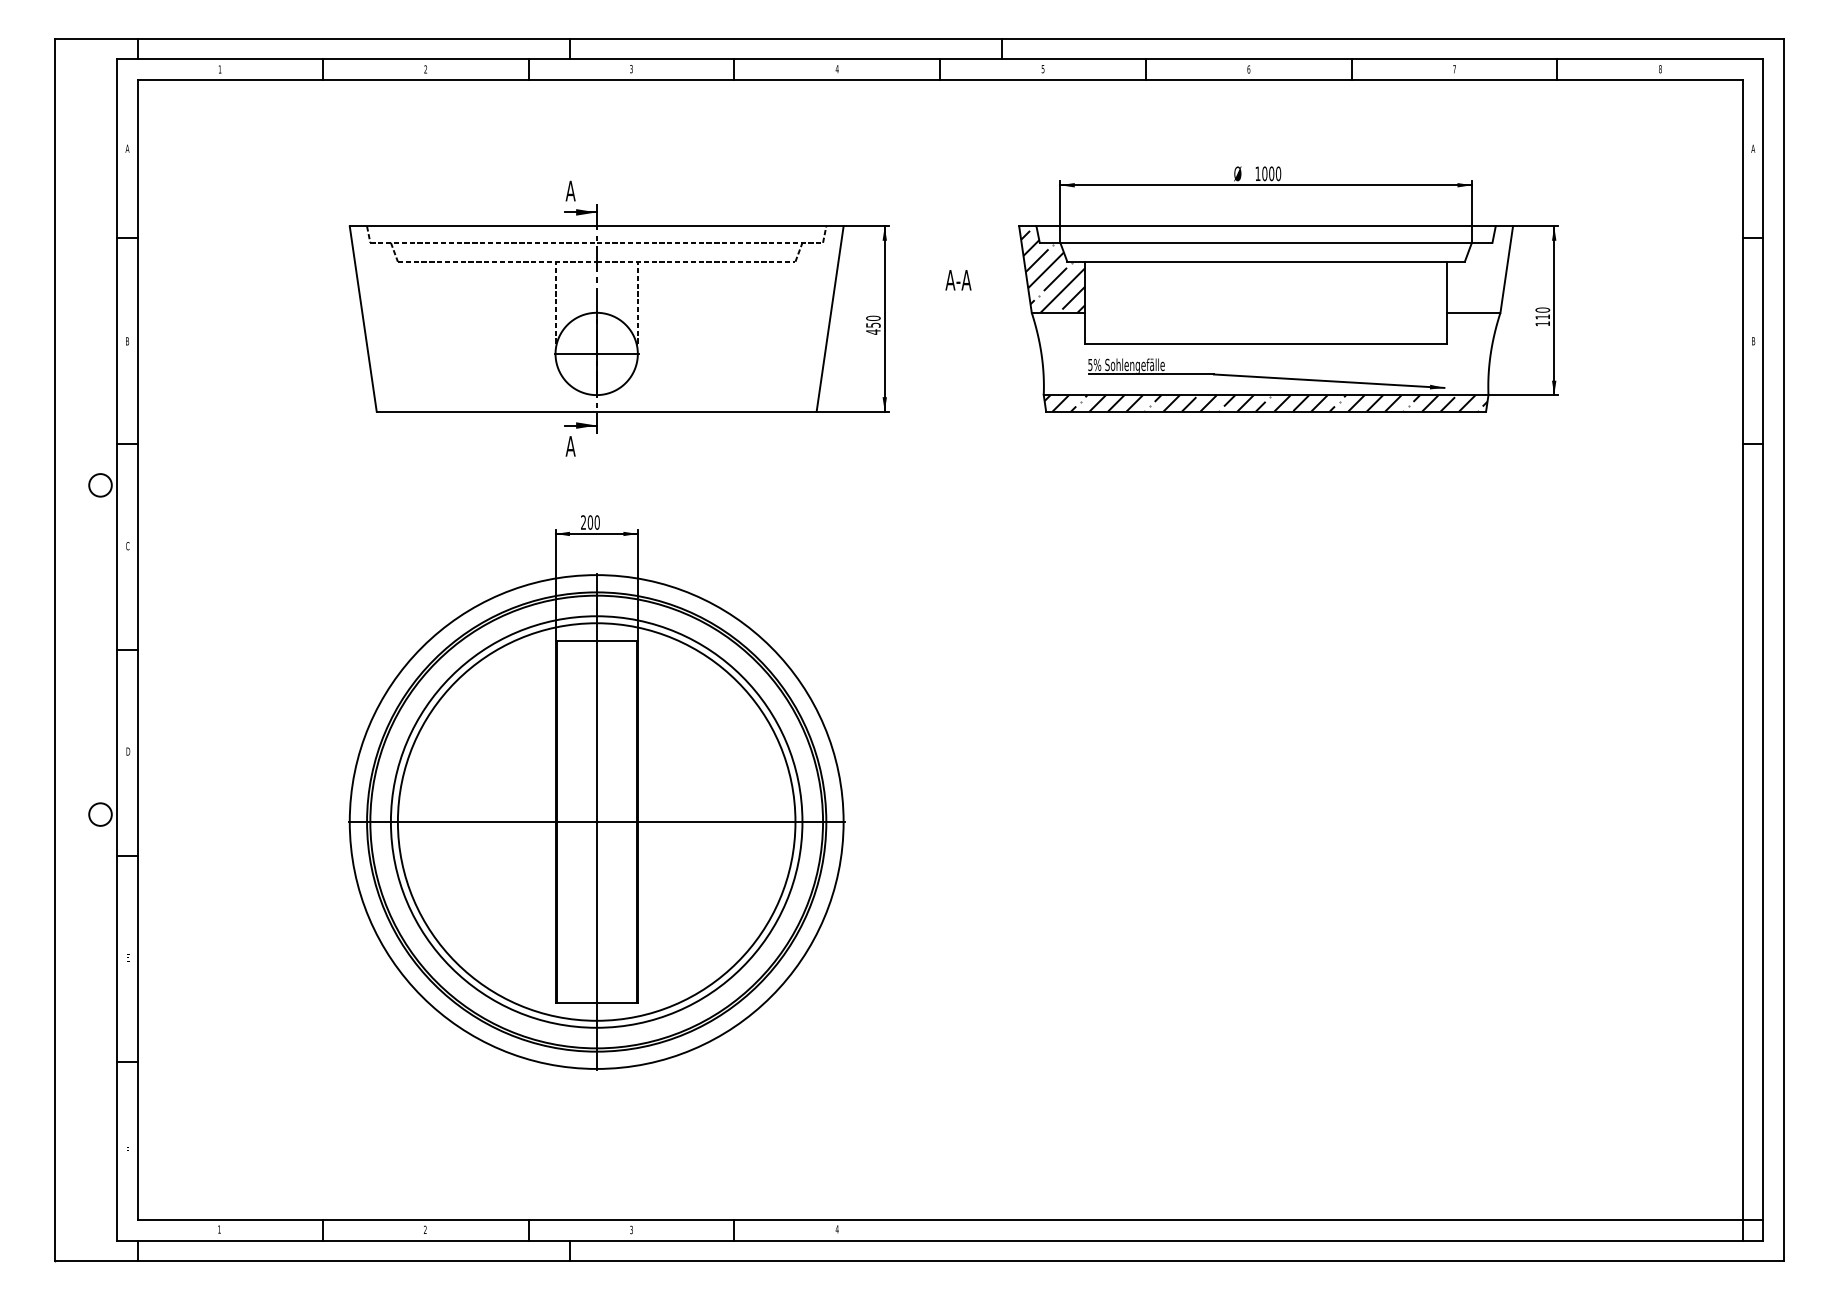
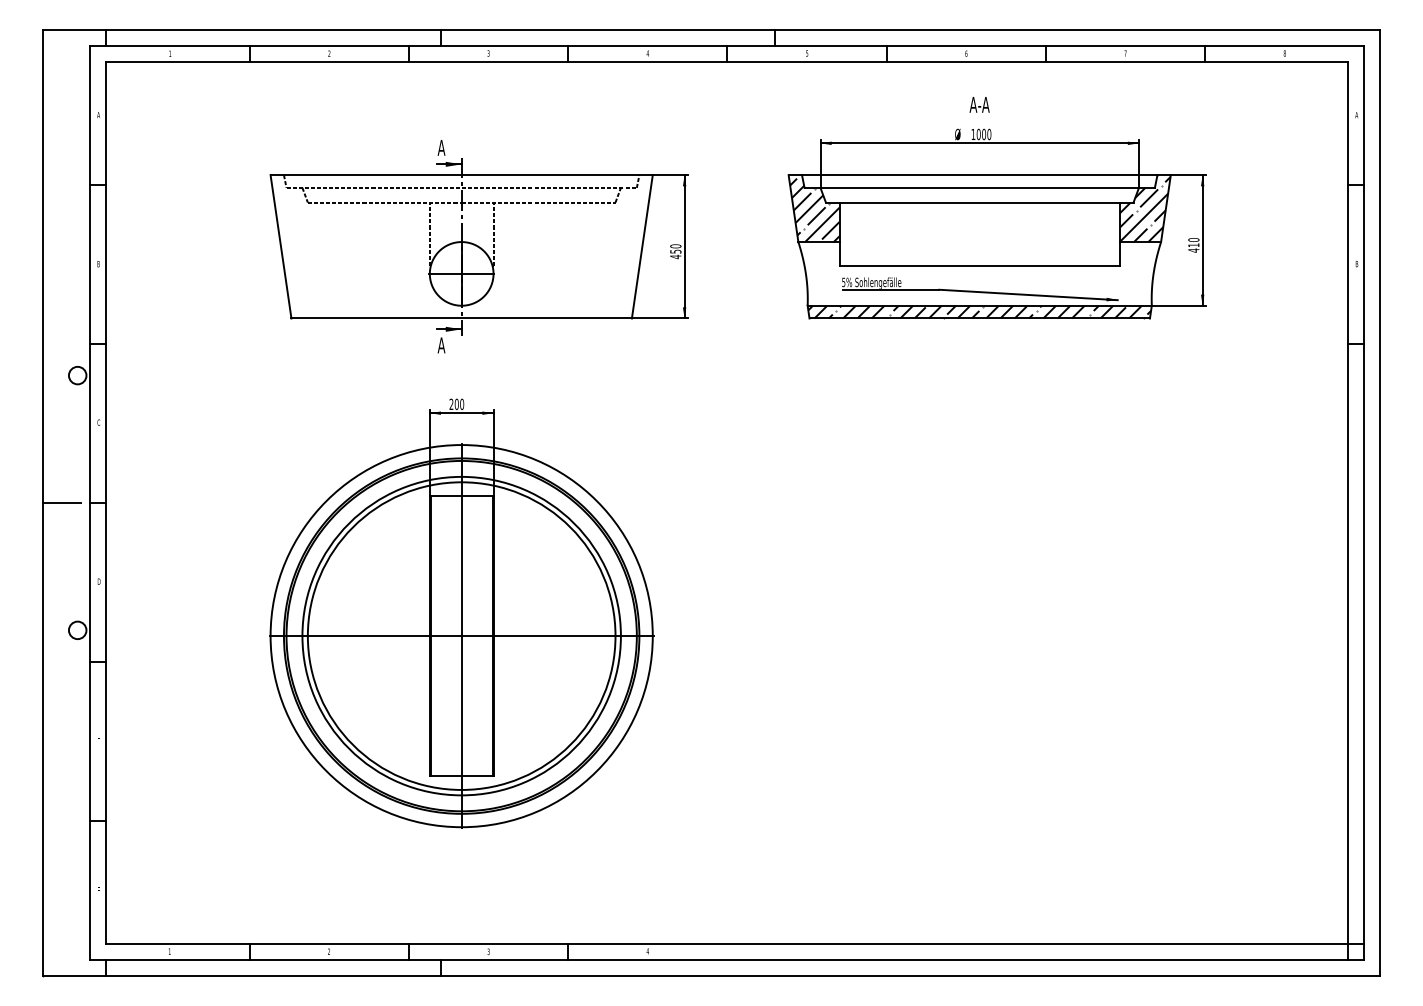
hatch: (1479, 269) -> (1144, 208), added
text: (958, 279) -> (979, 104), moved
text: (1542, 323) -> (1193, 250), 110 -> 410
line: (79, 650) -> (61, 503), added

